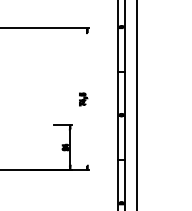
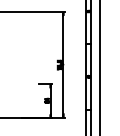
line: (87, 99) -> (63, 65), added

